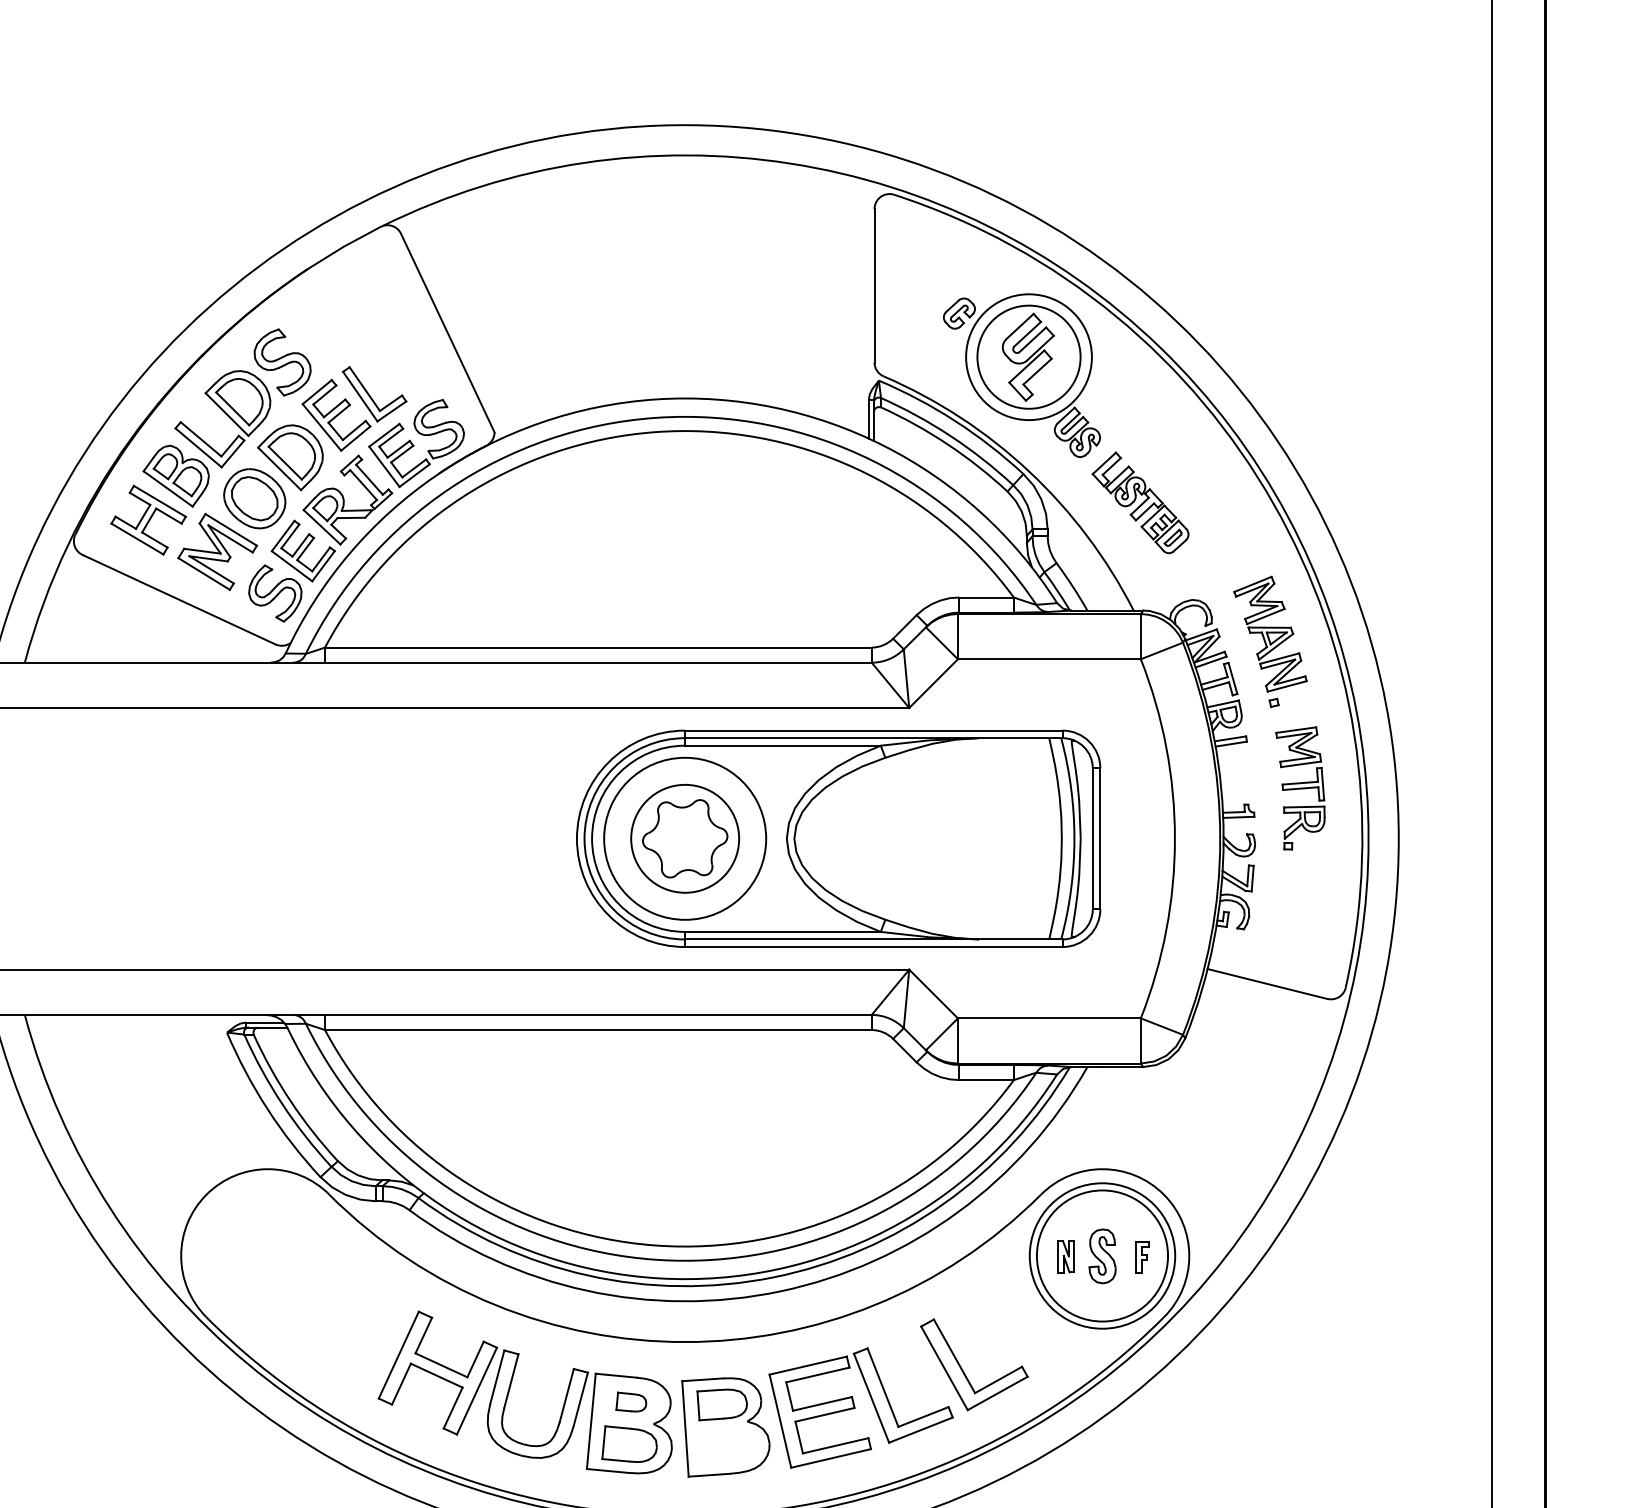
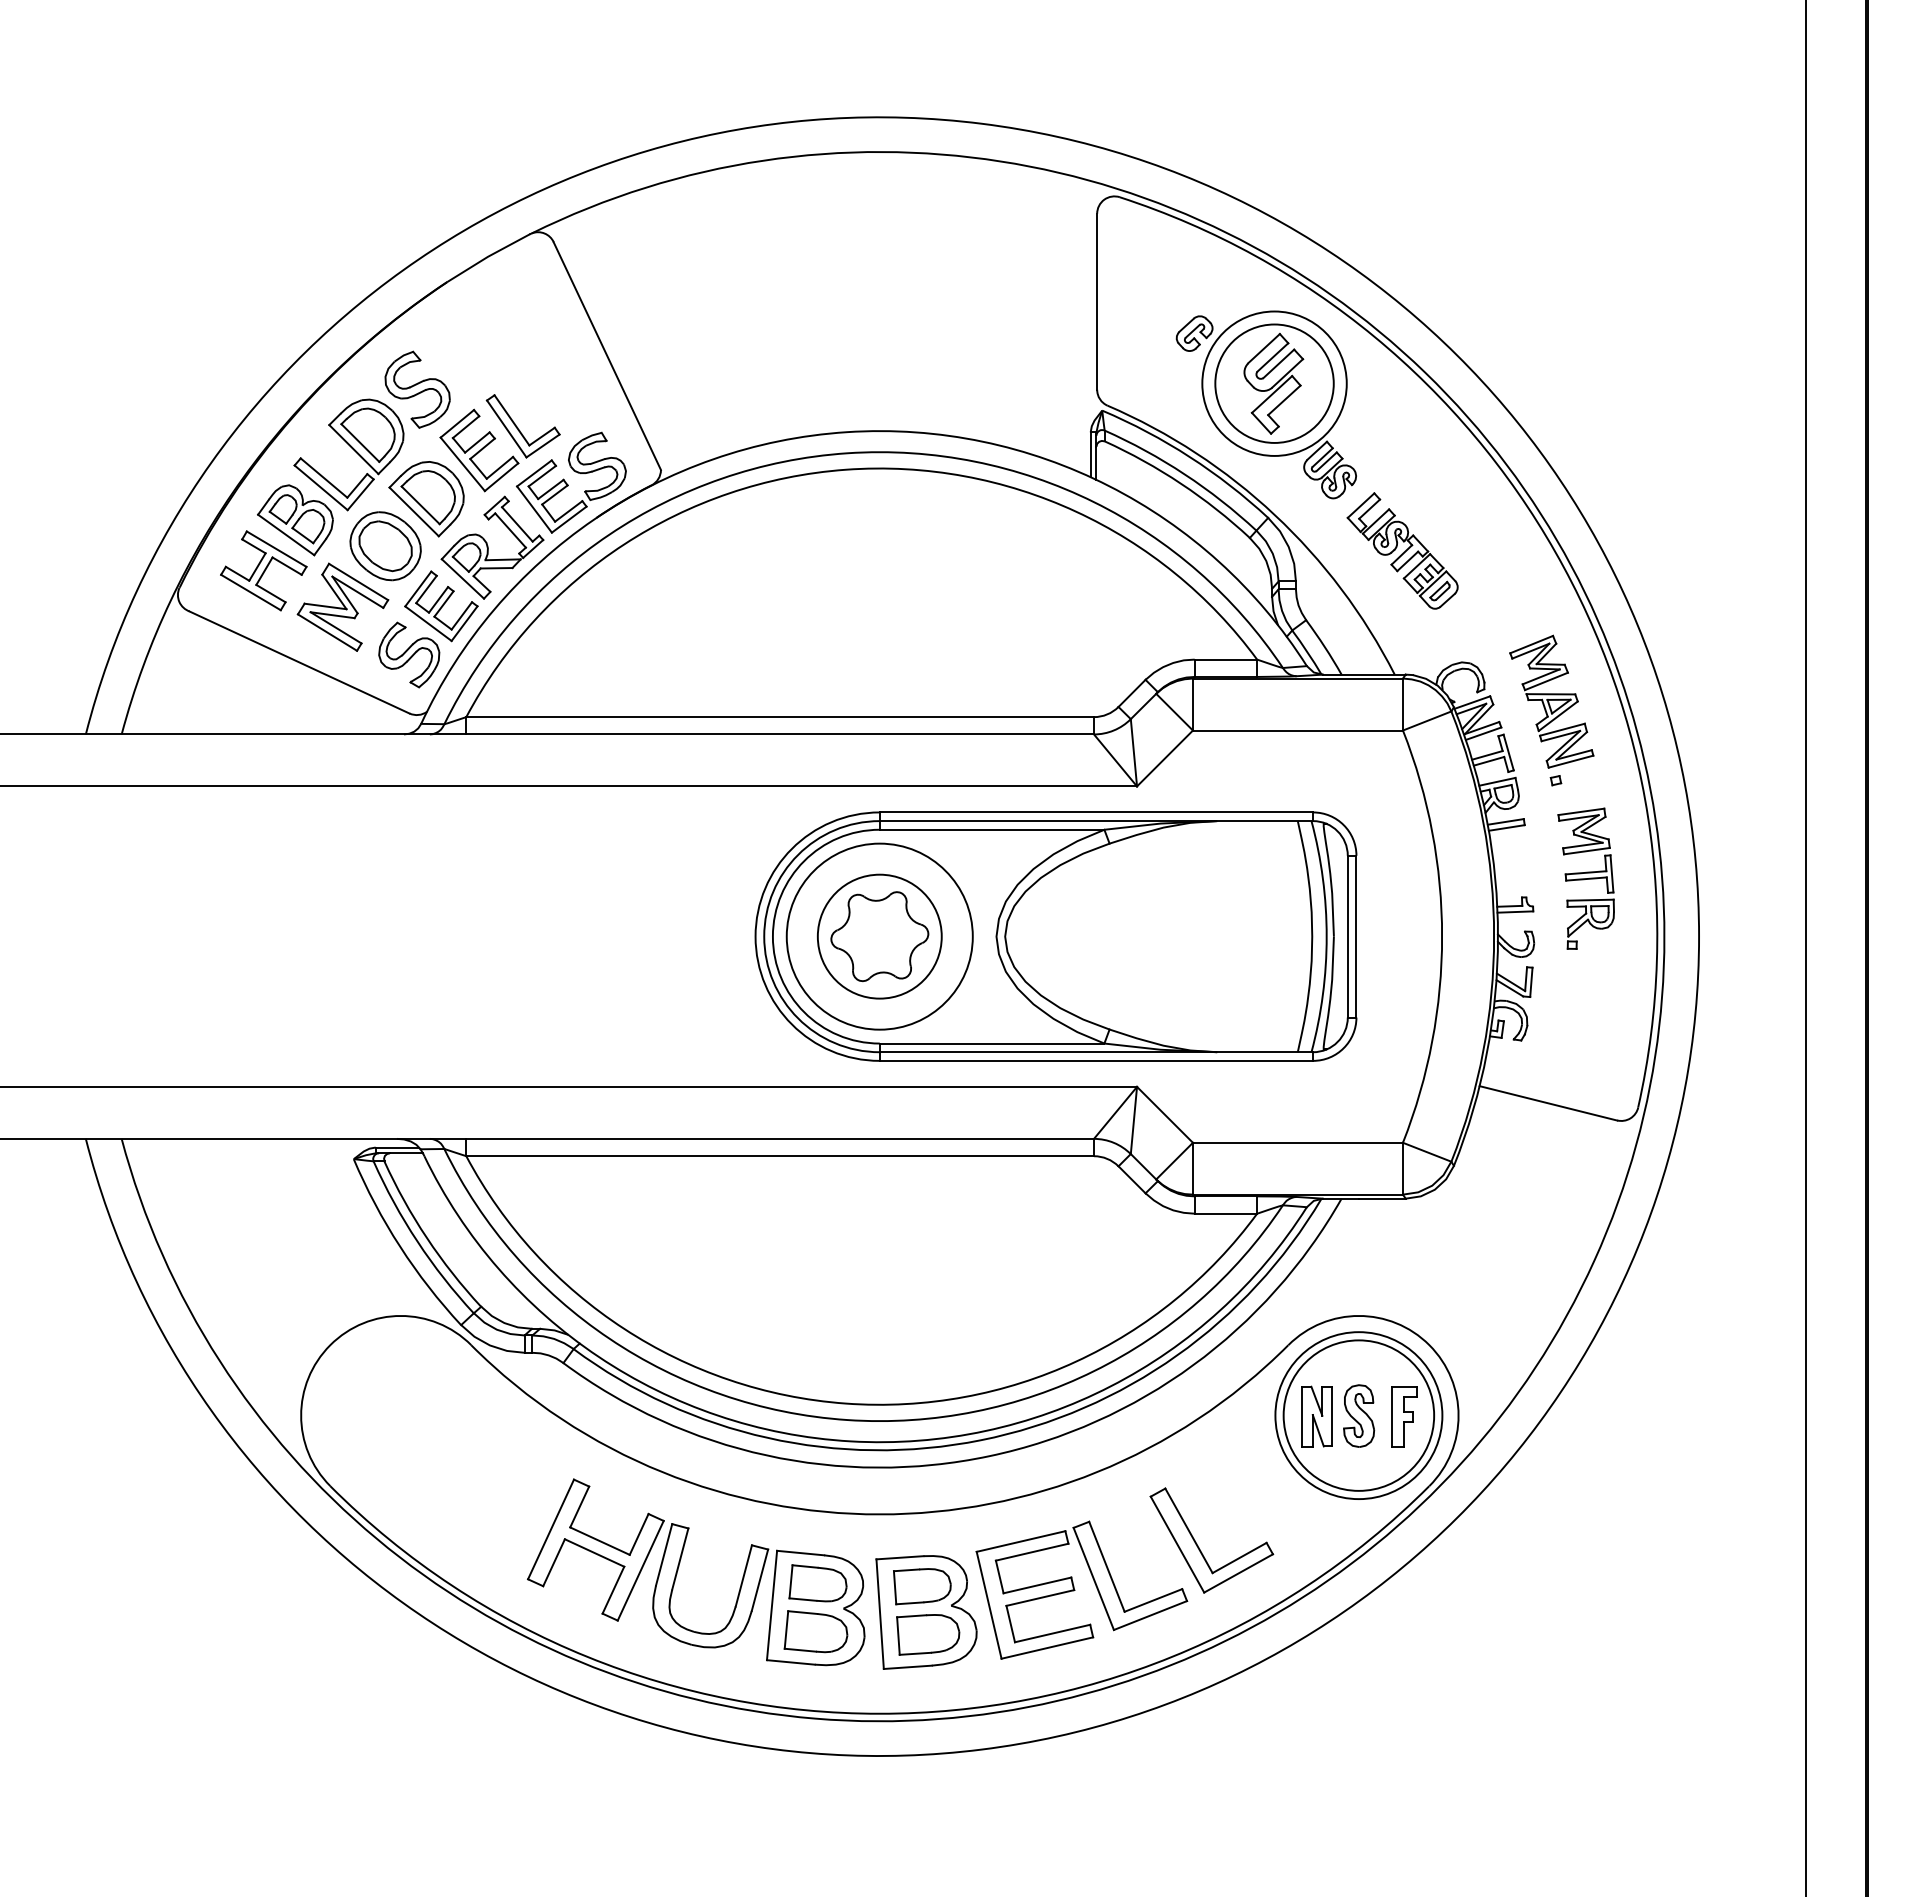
part: (1065, 1256) -> (1316, 1416), size x1.67
part: (1142, 1256) -> (1404, 1416), size x1.67
part: (630, 1402) -> (817, 1583), size x1.67
part: (727, 1446) -> (928, 1634), added

